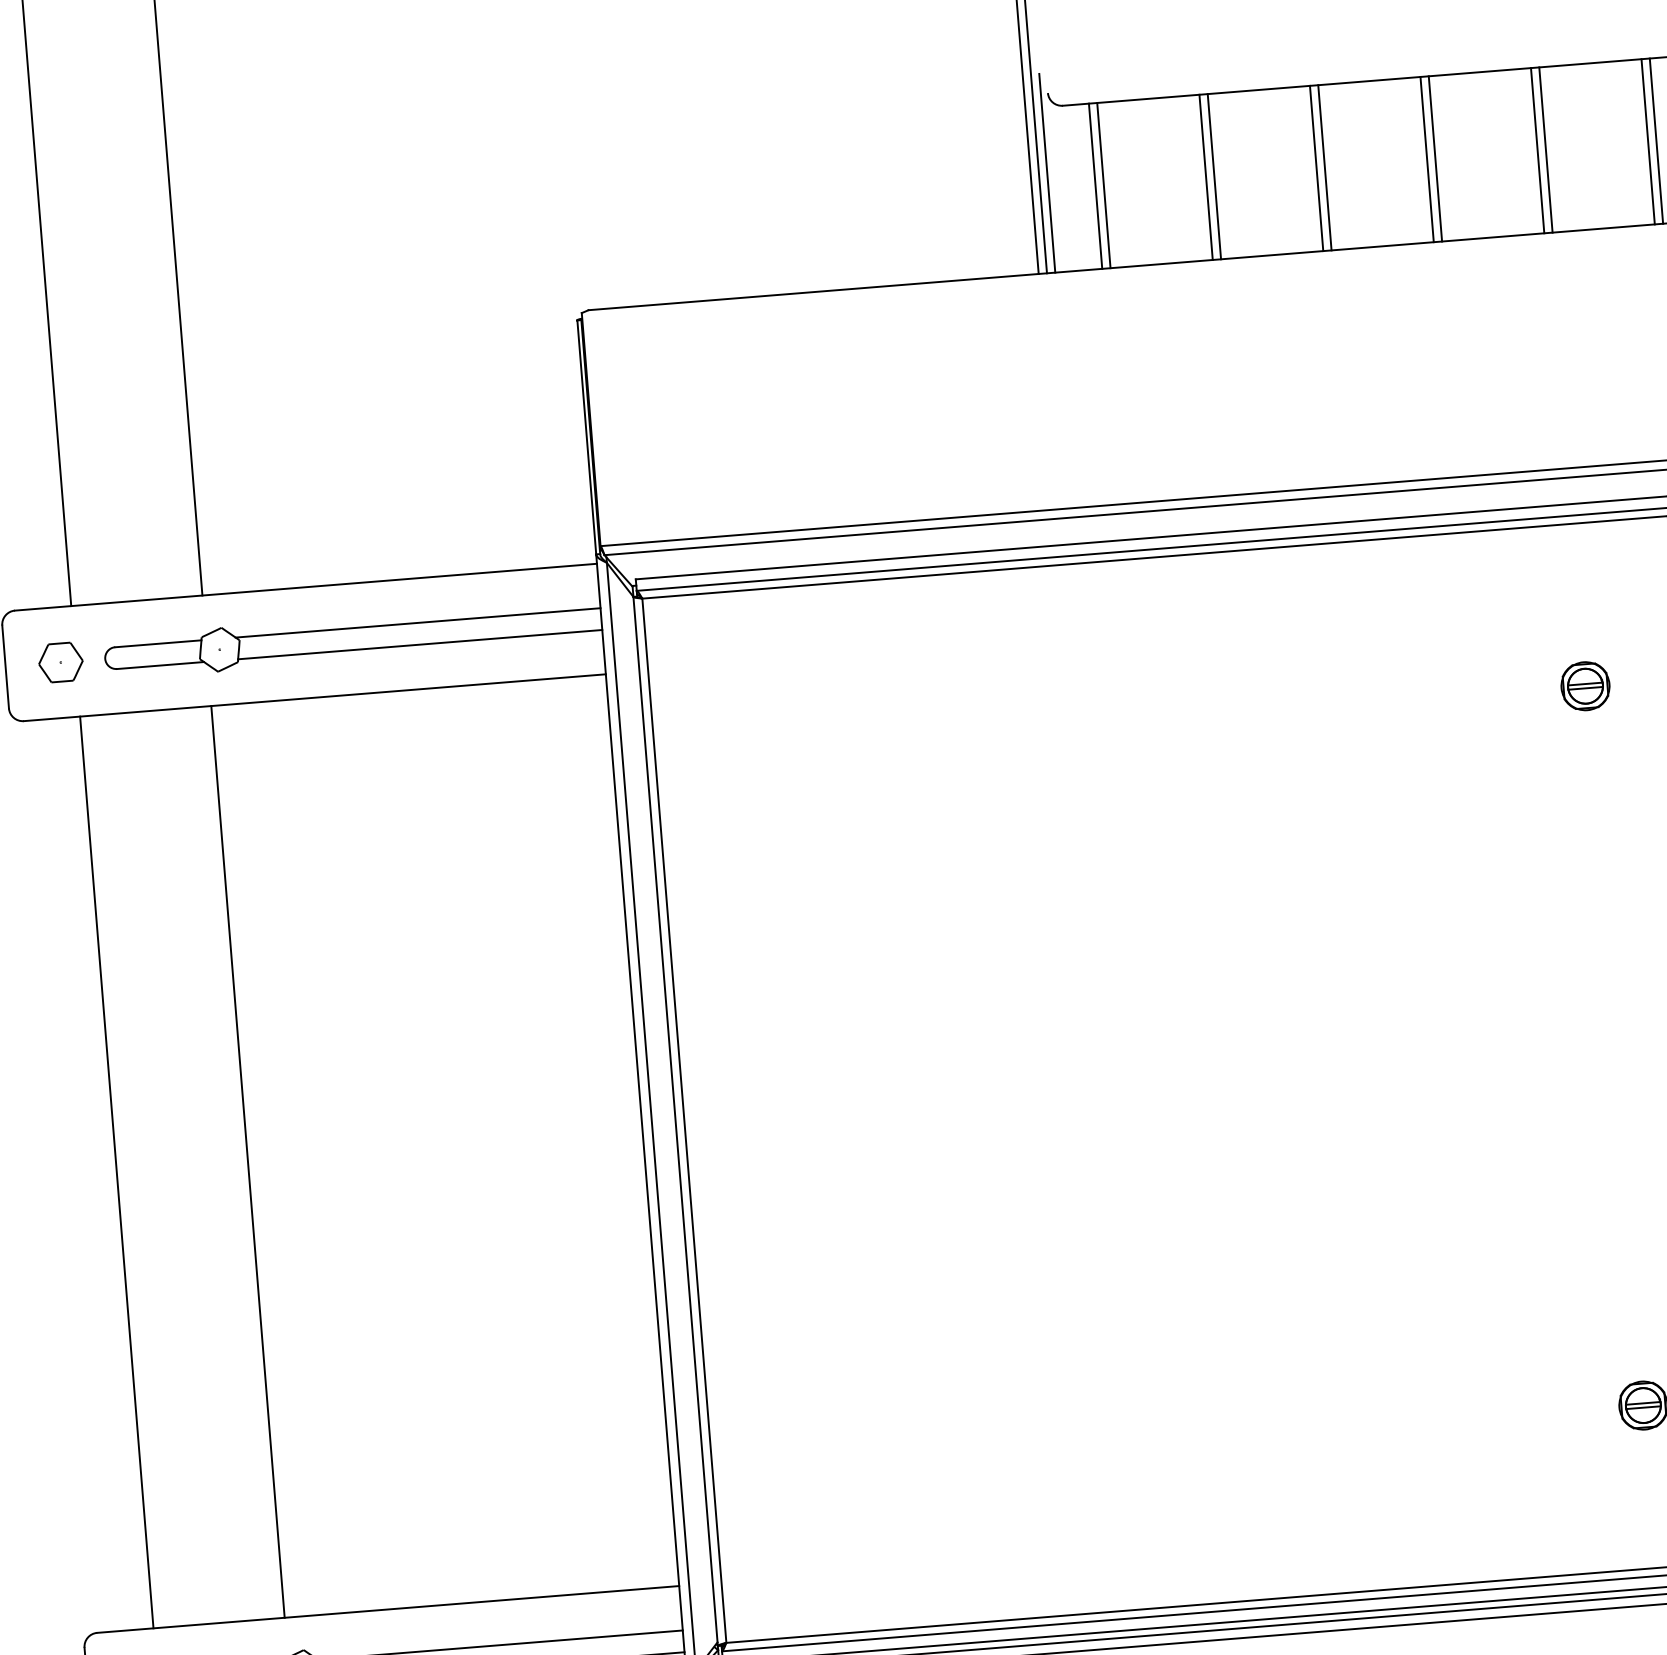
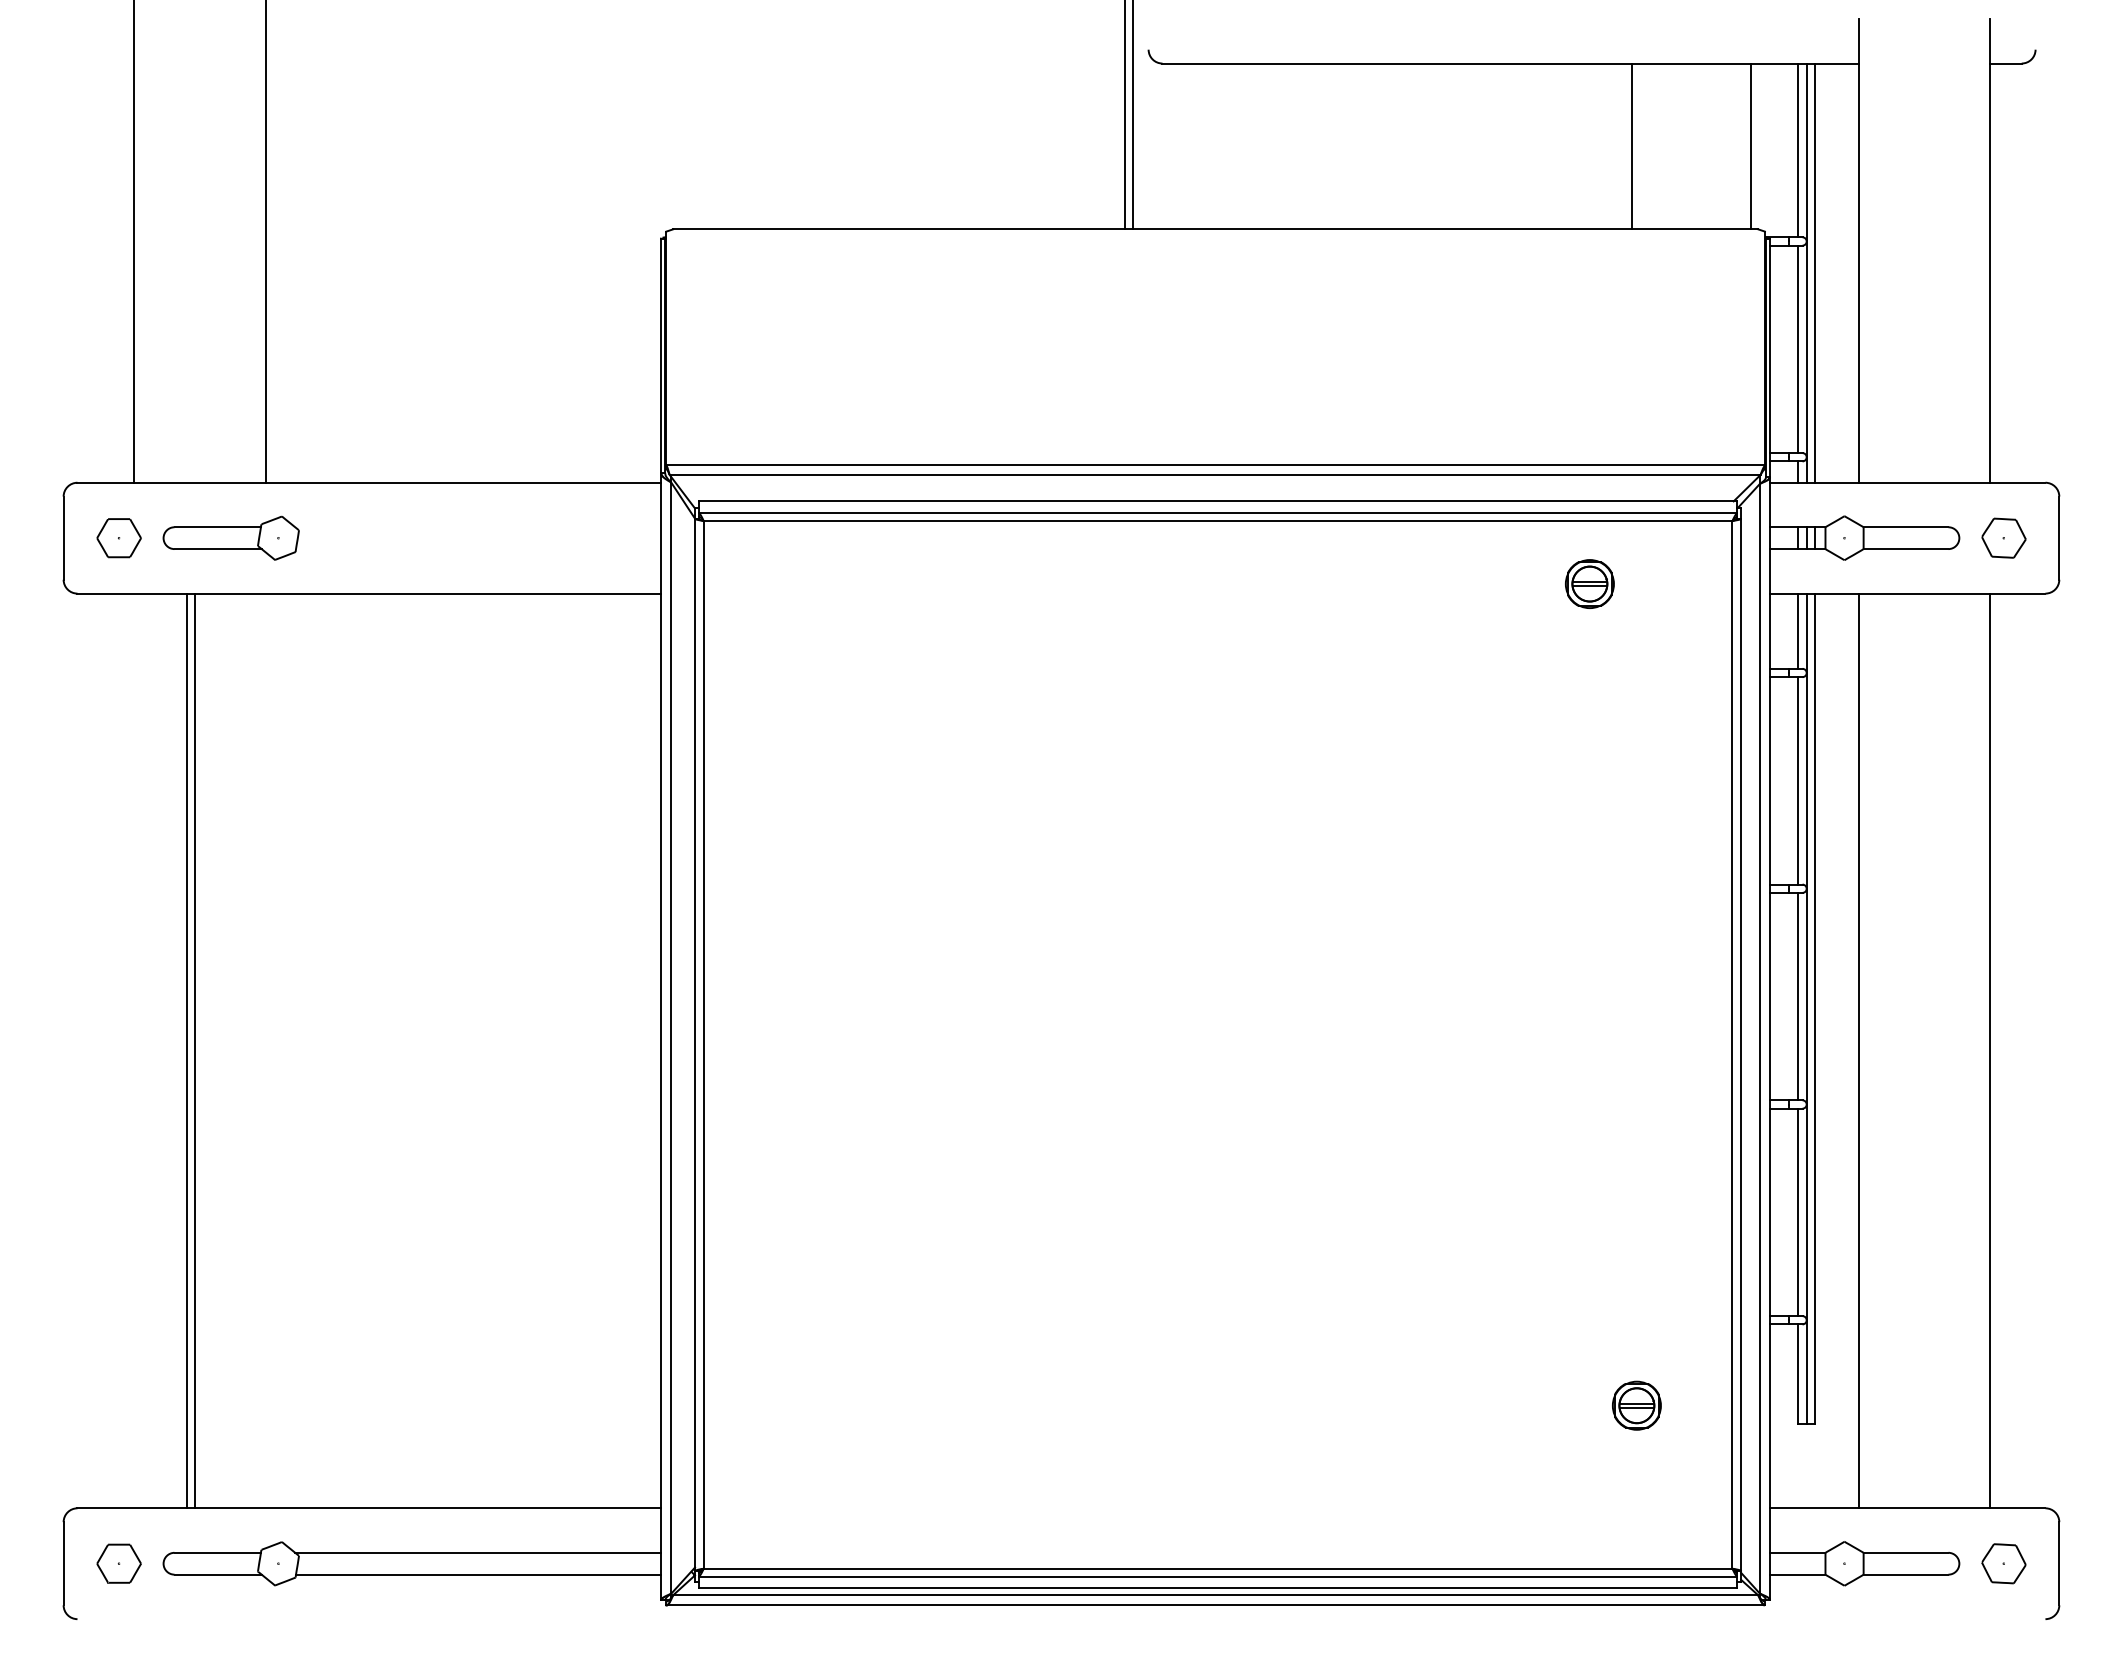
line: (1647, 141) -> (1742, 146), removed
line: (1546, 150) -> (1640, 146), removed
line: (1427, 159) -> (1521, 146), removed
line: (1435, 159) -> (1529, 146), removed
line: (1324, 167) -> (1418, 146), removed
line: (1316, 168) -> (1410, 146), removed
line: (1047, 173) -> (1141, 129), removed
line: (1214, 176) -> (1307, 146), removed
line: (1206, 177) -> (1299, 146), removed
line: (1103, 185) -> (1196, 146), removed
line: (1095, 186) -> (1188, 146), removed
line: (418, 623) -> (478, 527), removed
line: (420, 644) -> (478, 549), removed
part: (1585, 685) -> (1589, 583), moved
line: (247, 1161) -> (194, 1050), moved
line: (116, 1172) -> (186, 1050), moved

